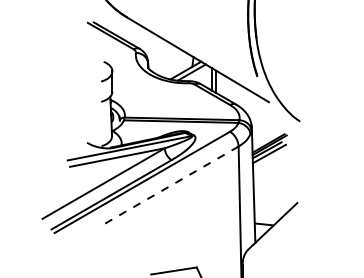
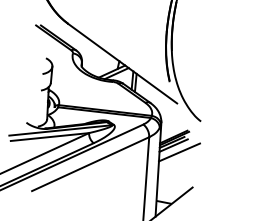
line: (277, 161) -> (179, 152), added
line: (169, 186) -> (90, 164), dashed -> solid

